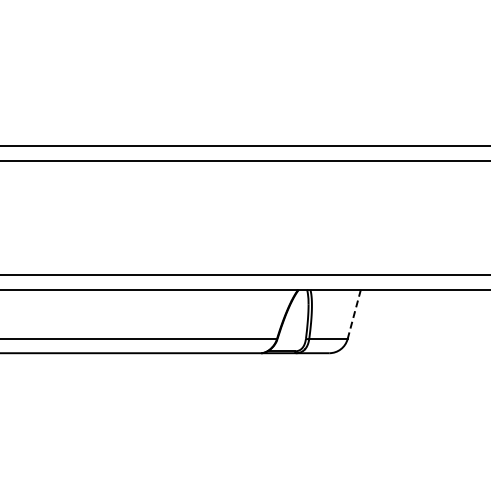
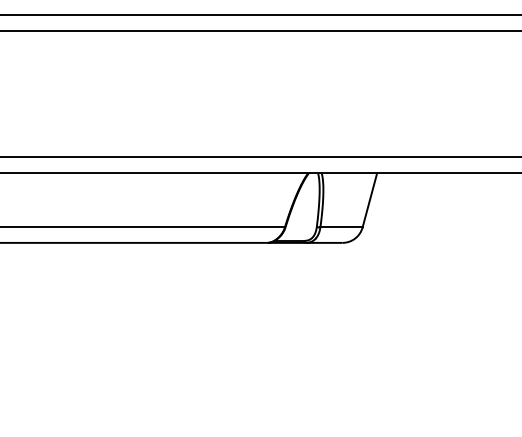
line: (354, 315) -> (370, 201), dashed -> solid

